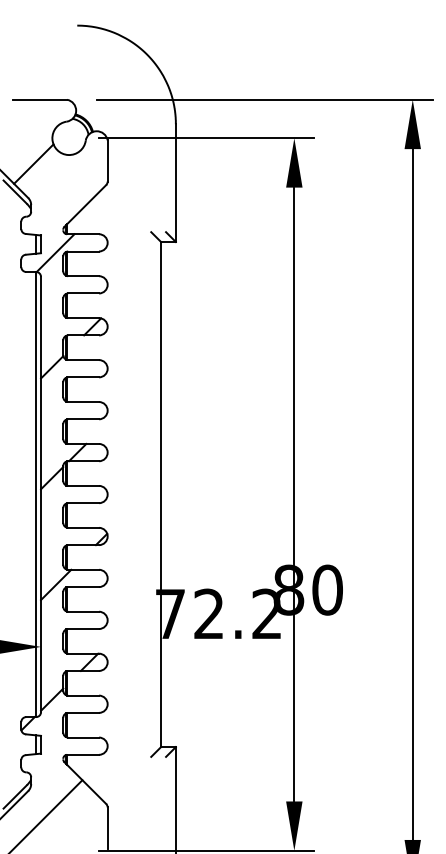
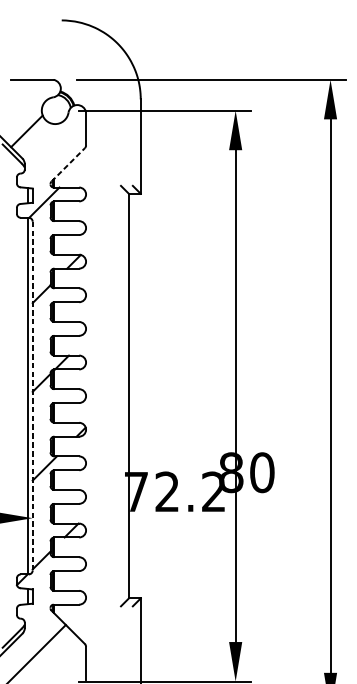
line: (85, 206) -> (68, 165), solid -> dashed
line: (41, 494) -> (33, 396), solid -> dashed

